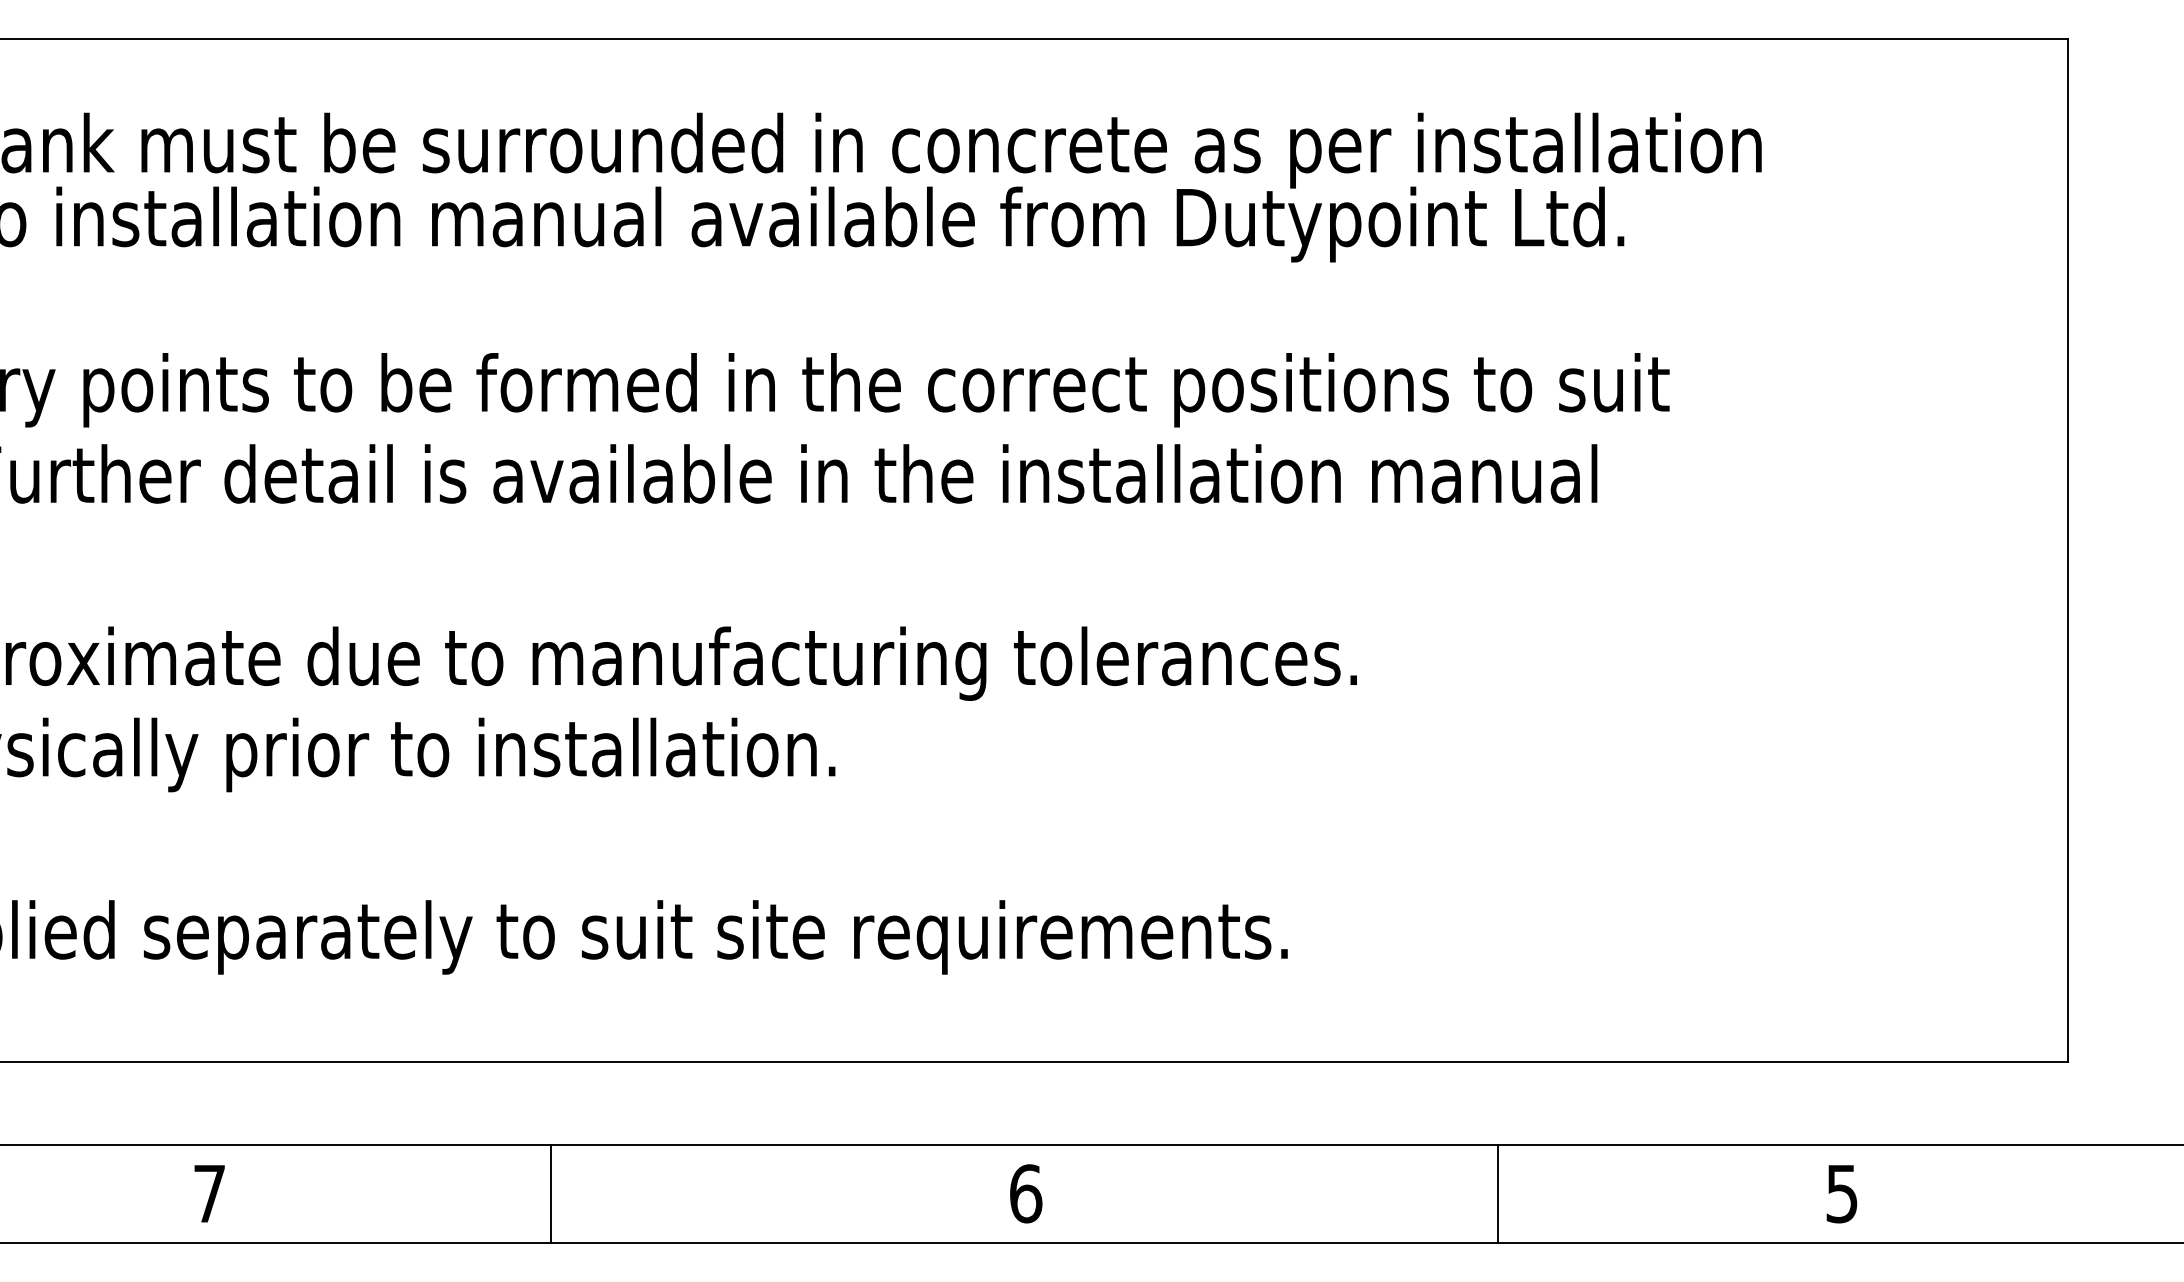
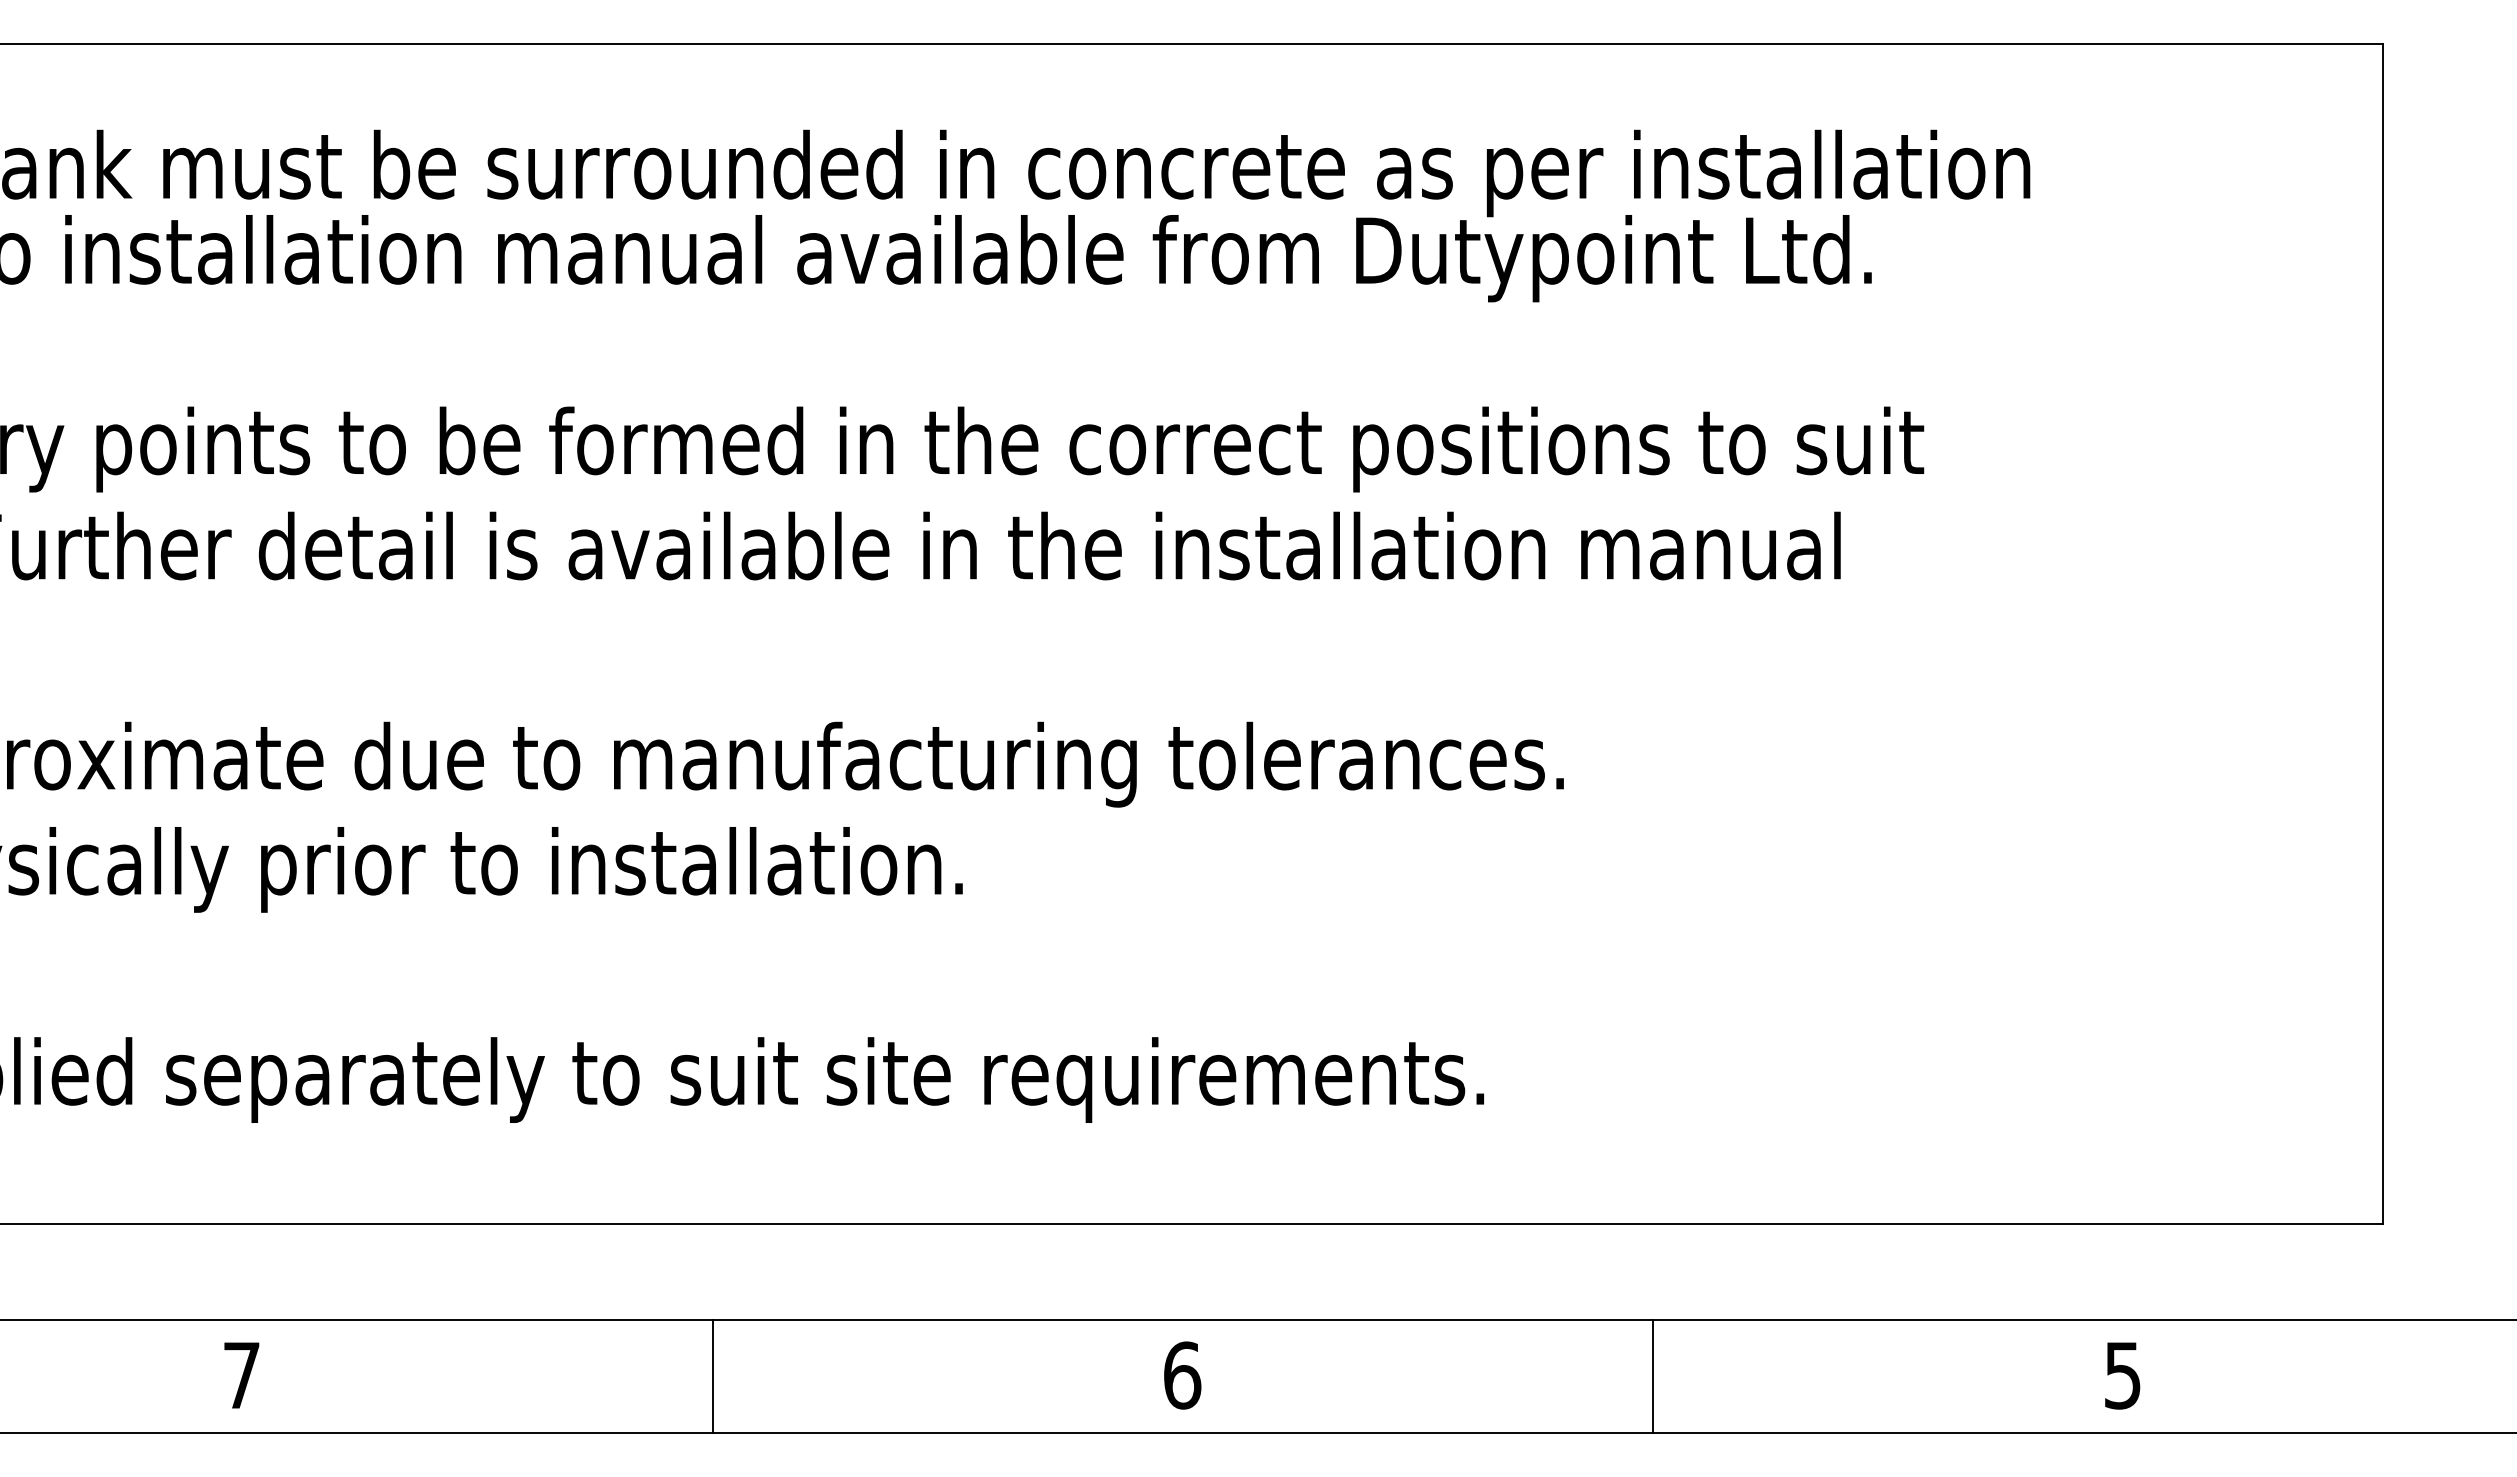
line: (550, 1194) -> (712, 1376), moved
line: (1497, 1194) -> (1653, 1376), moved

